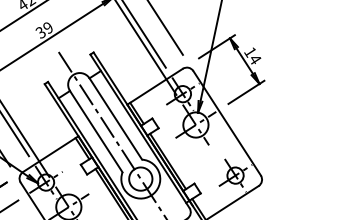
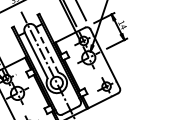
line: (116, 119) -> (47, 50), solid -> dashed

